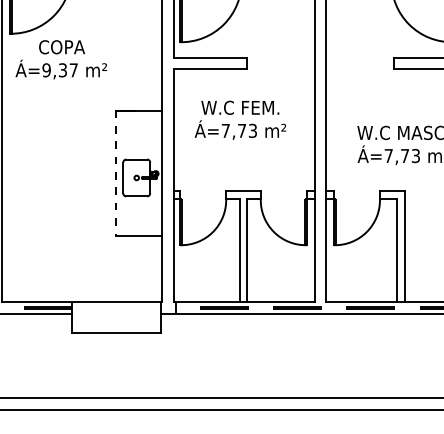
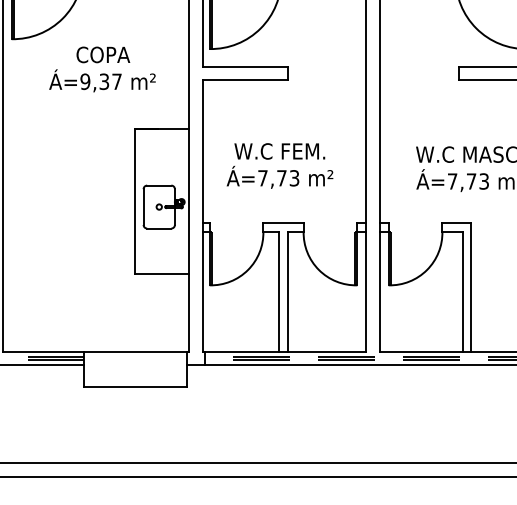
text: (61, 59) -> (102, 69), moved
text: (240, 119) -> (279, 165), moved
line: (116, 173) -> (135, 201), dashed -> solid

